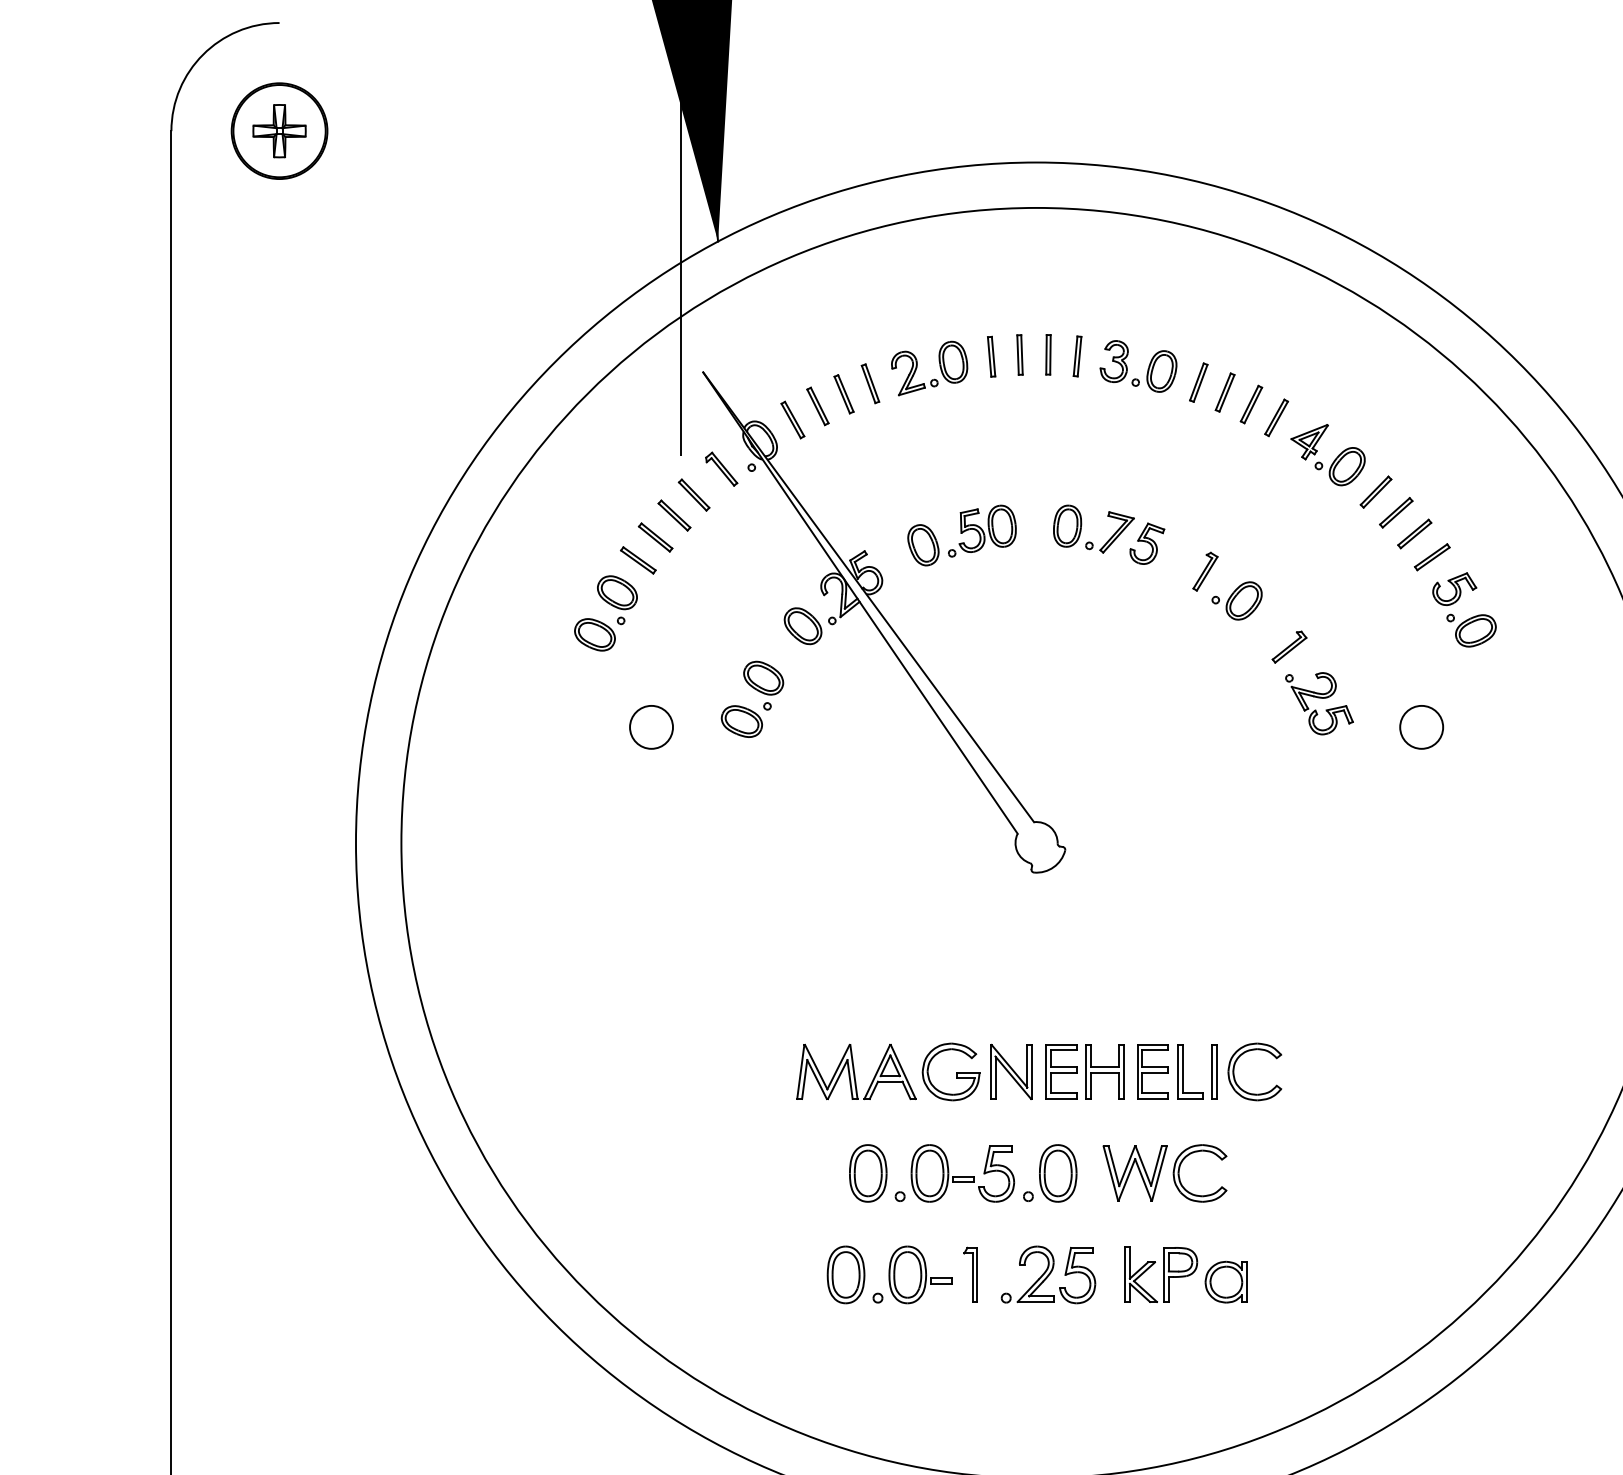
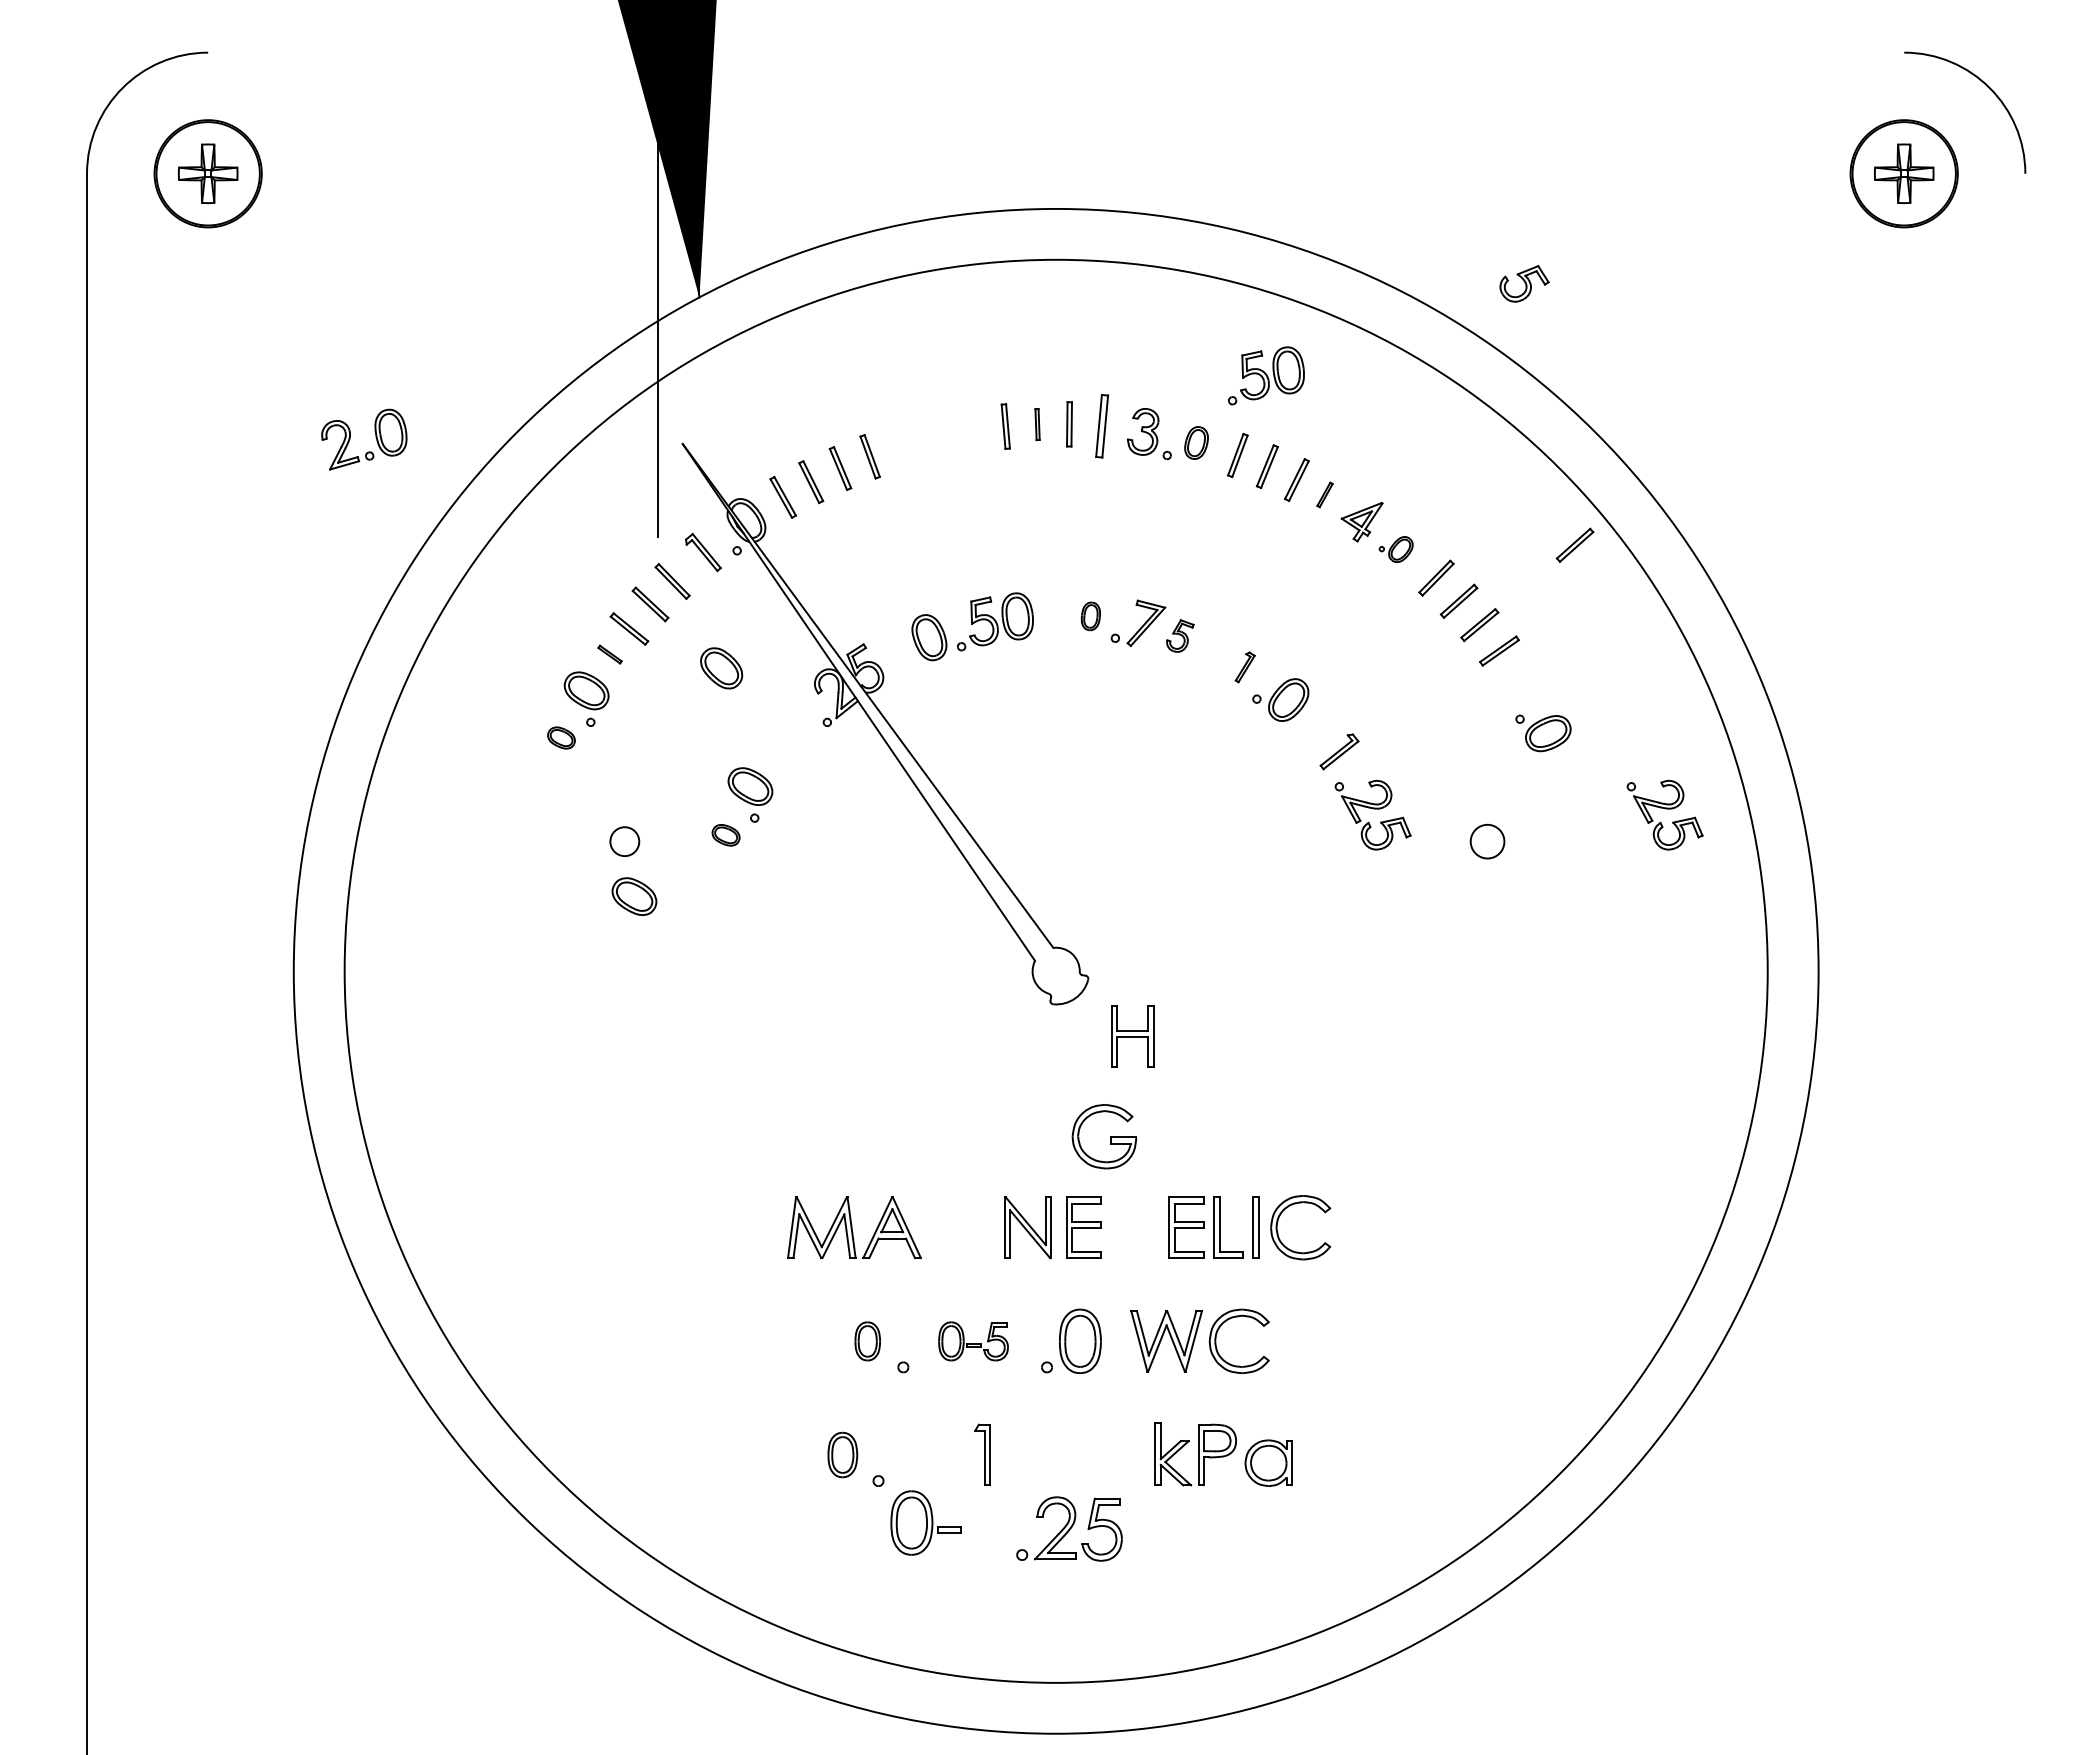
part: (1224, 311) -> (1266, 375), added
part: (1019, 354) -> (1037, 424), size x0.7
part: (1077, 355) -> (1101, 425), size x1.4
part: (939, 366) -> (375, 437), moved
part: (1161, 371) -> (1196, 442), size x0.7
part: (1276, 417) -> (1324, 494), size x0.6
part: (1499, 462) -> (1574, 544), added
part: (1339, 466) -> (1395, 549), size x0.6
part: (1067, 526) -> (1090, 616), size x0.6
part: (1147, 543) -> (1180, 635), size x0.7
part: (637, 560) -> (609, 654), size x0.6
part: (1204, 571) -> (1244, 667), size x0.7
part: (1454, 588) -> (1524, 283), moved
part: (802, 626) -> (721, 668), moved
part: (594, 634) -> (561, 737), size x0.6
part: (1579, 703) -> (1664, 814), added
part: (741, 721) -> (725, 835), size x0.6
circle: (651, 727) -> (624, 841), size x0.6
circle: (1421, 727) -> (1487, 841), size x0.7
part: (660, 776) -> (634, 896), added
part: (951, 1071) -> (1104, 1136), moved
part: (1104, 1071) -> (1132, 1036), moved
part: (868, 1173) -> (867, 1341), size x0.6
part: (962, 1173) -> (973, 1341), size x0.6
part: (845, 1274) -> (842, 1454), size x0.7
part: (919, 1274) -> (925, 1522), moved
part: (1048, 1274) -> (1069, 1528), moved

